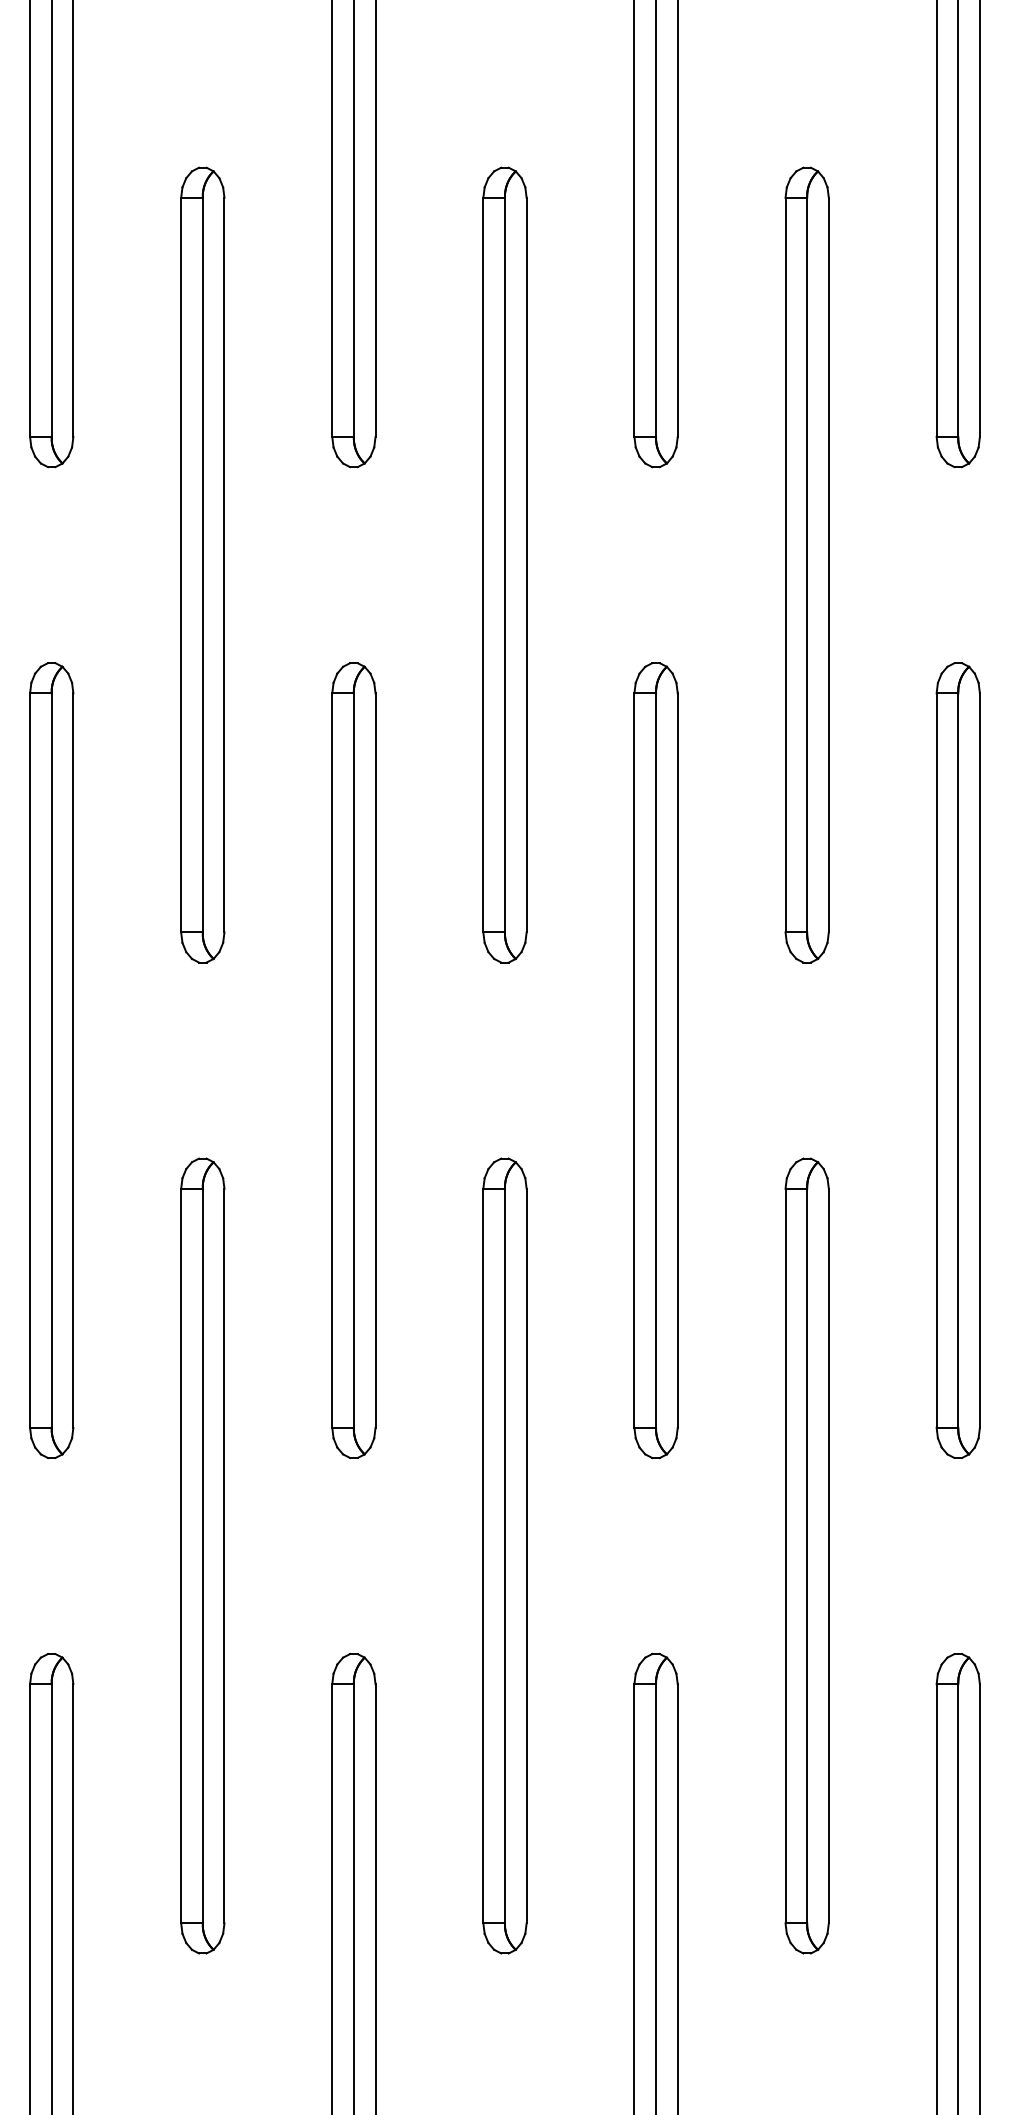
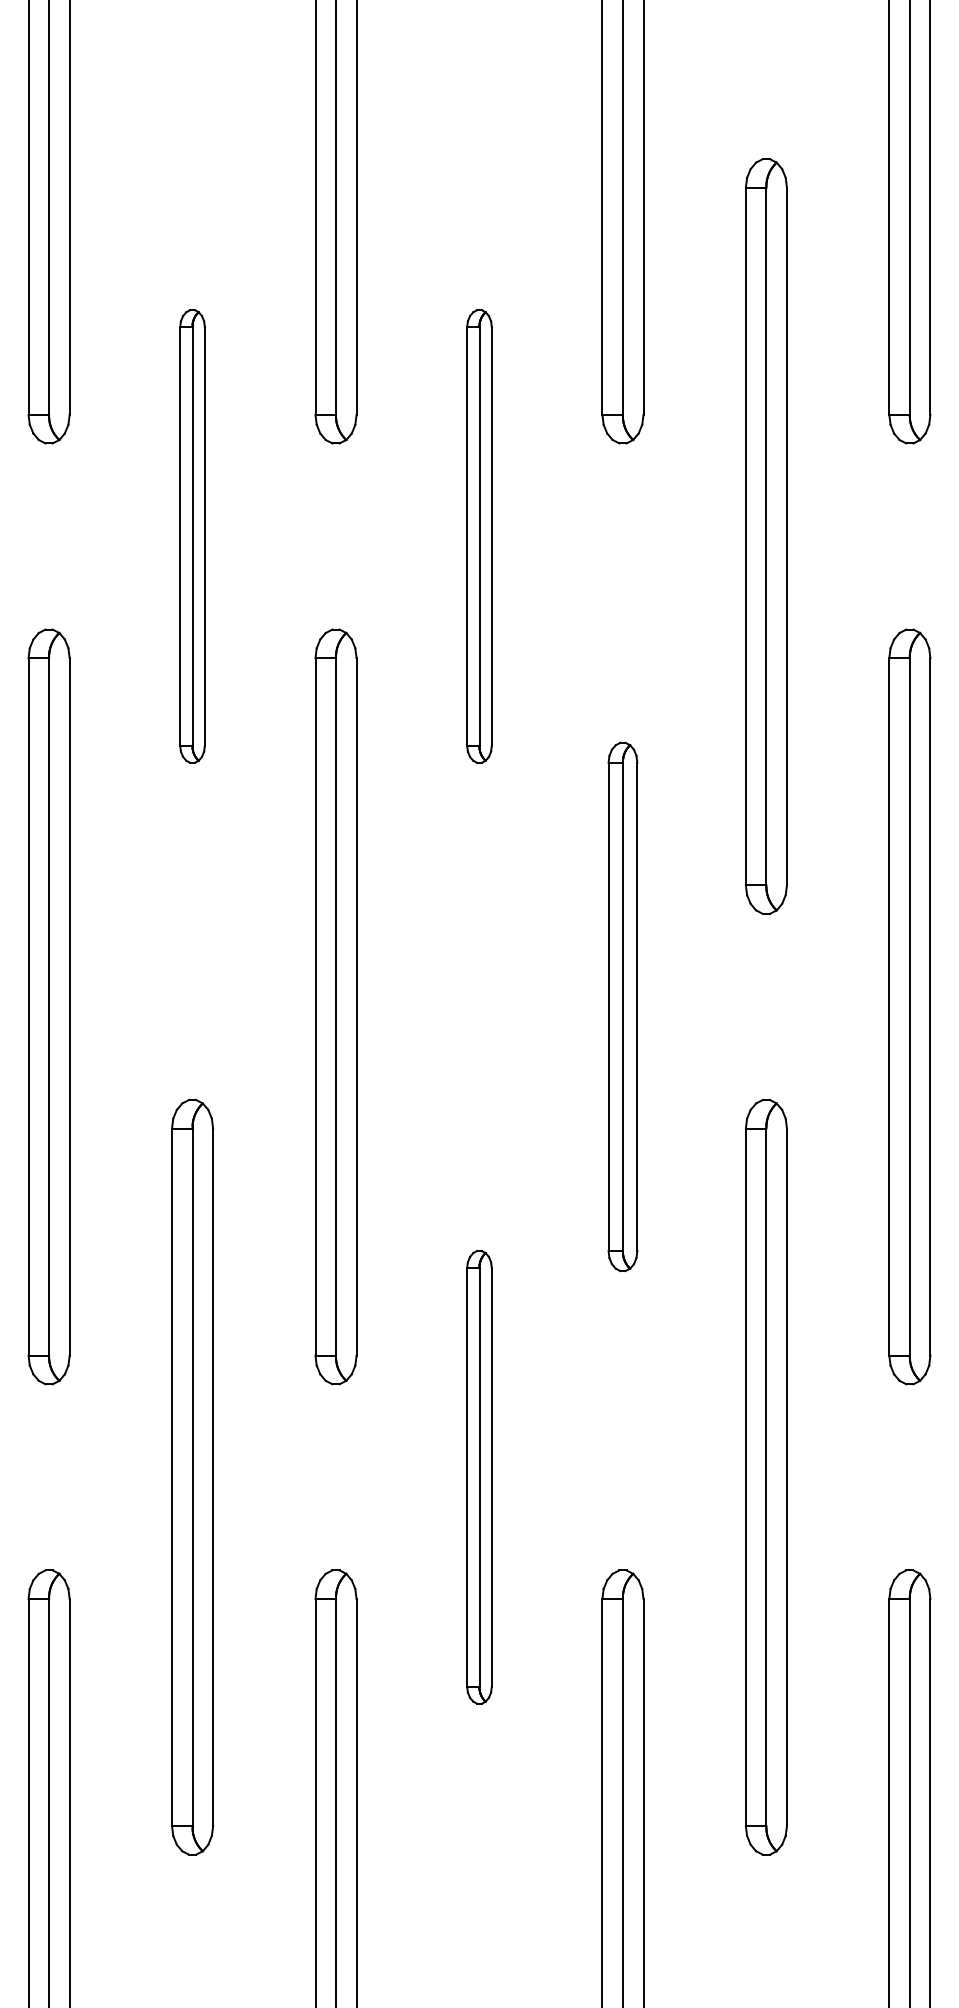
part: (202, 565) -> (192, 536), size x0.6
part: (505, 565) -> (479, 536), size x0.6
part: (655, 1060) -> (622, 1006), size x0.7
part: (505, 1556) -> (479, 1477), size x0.6

